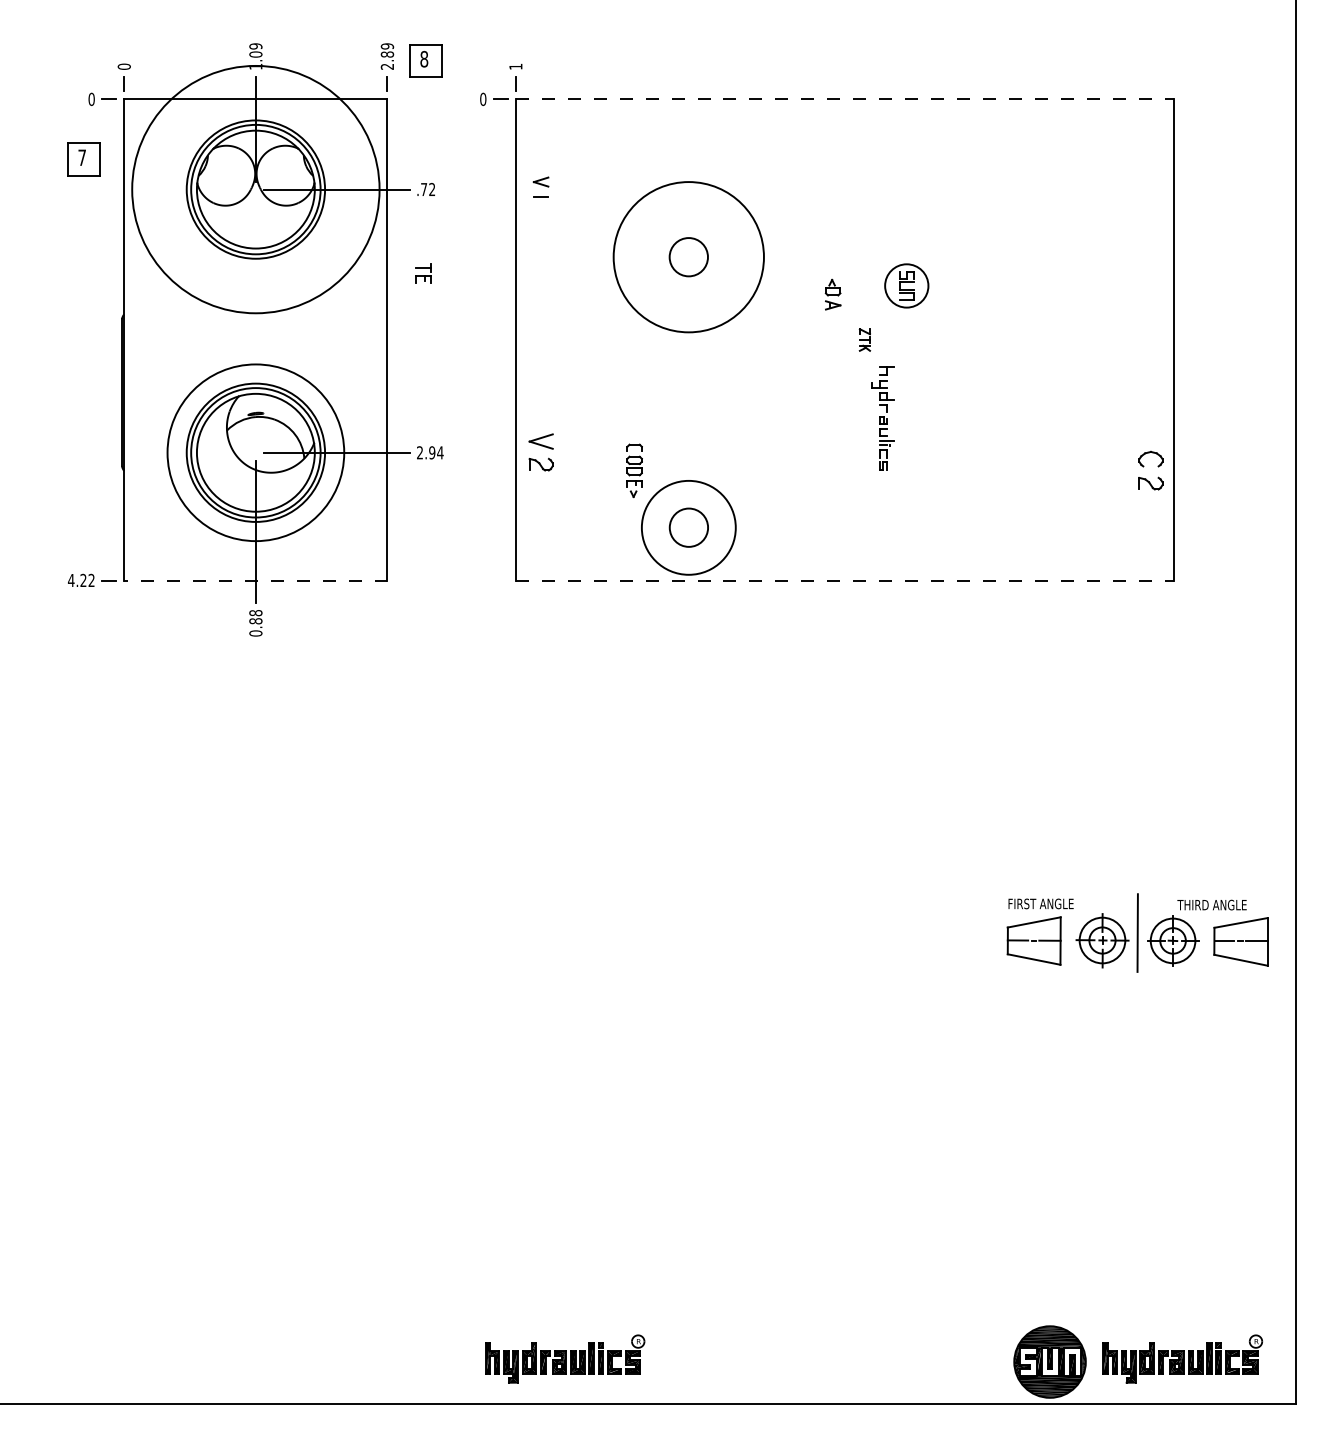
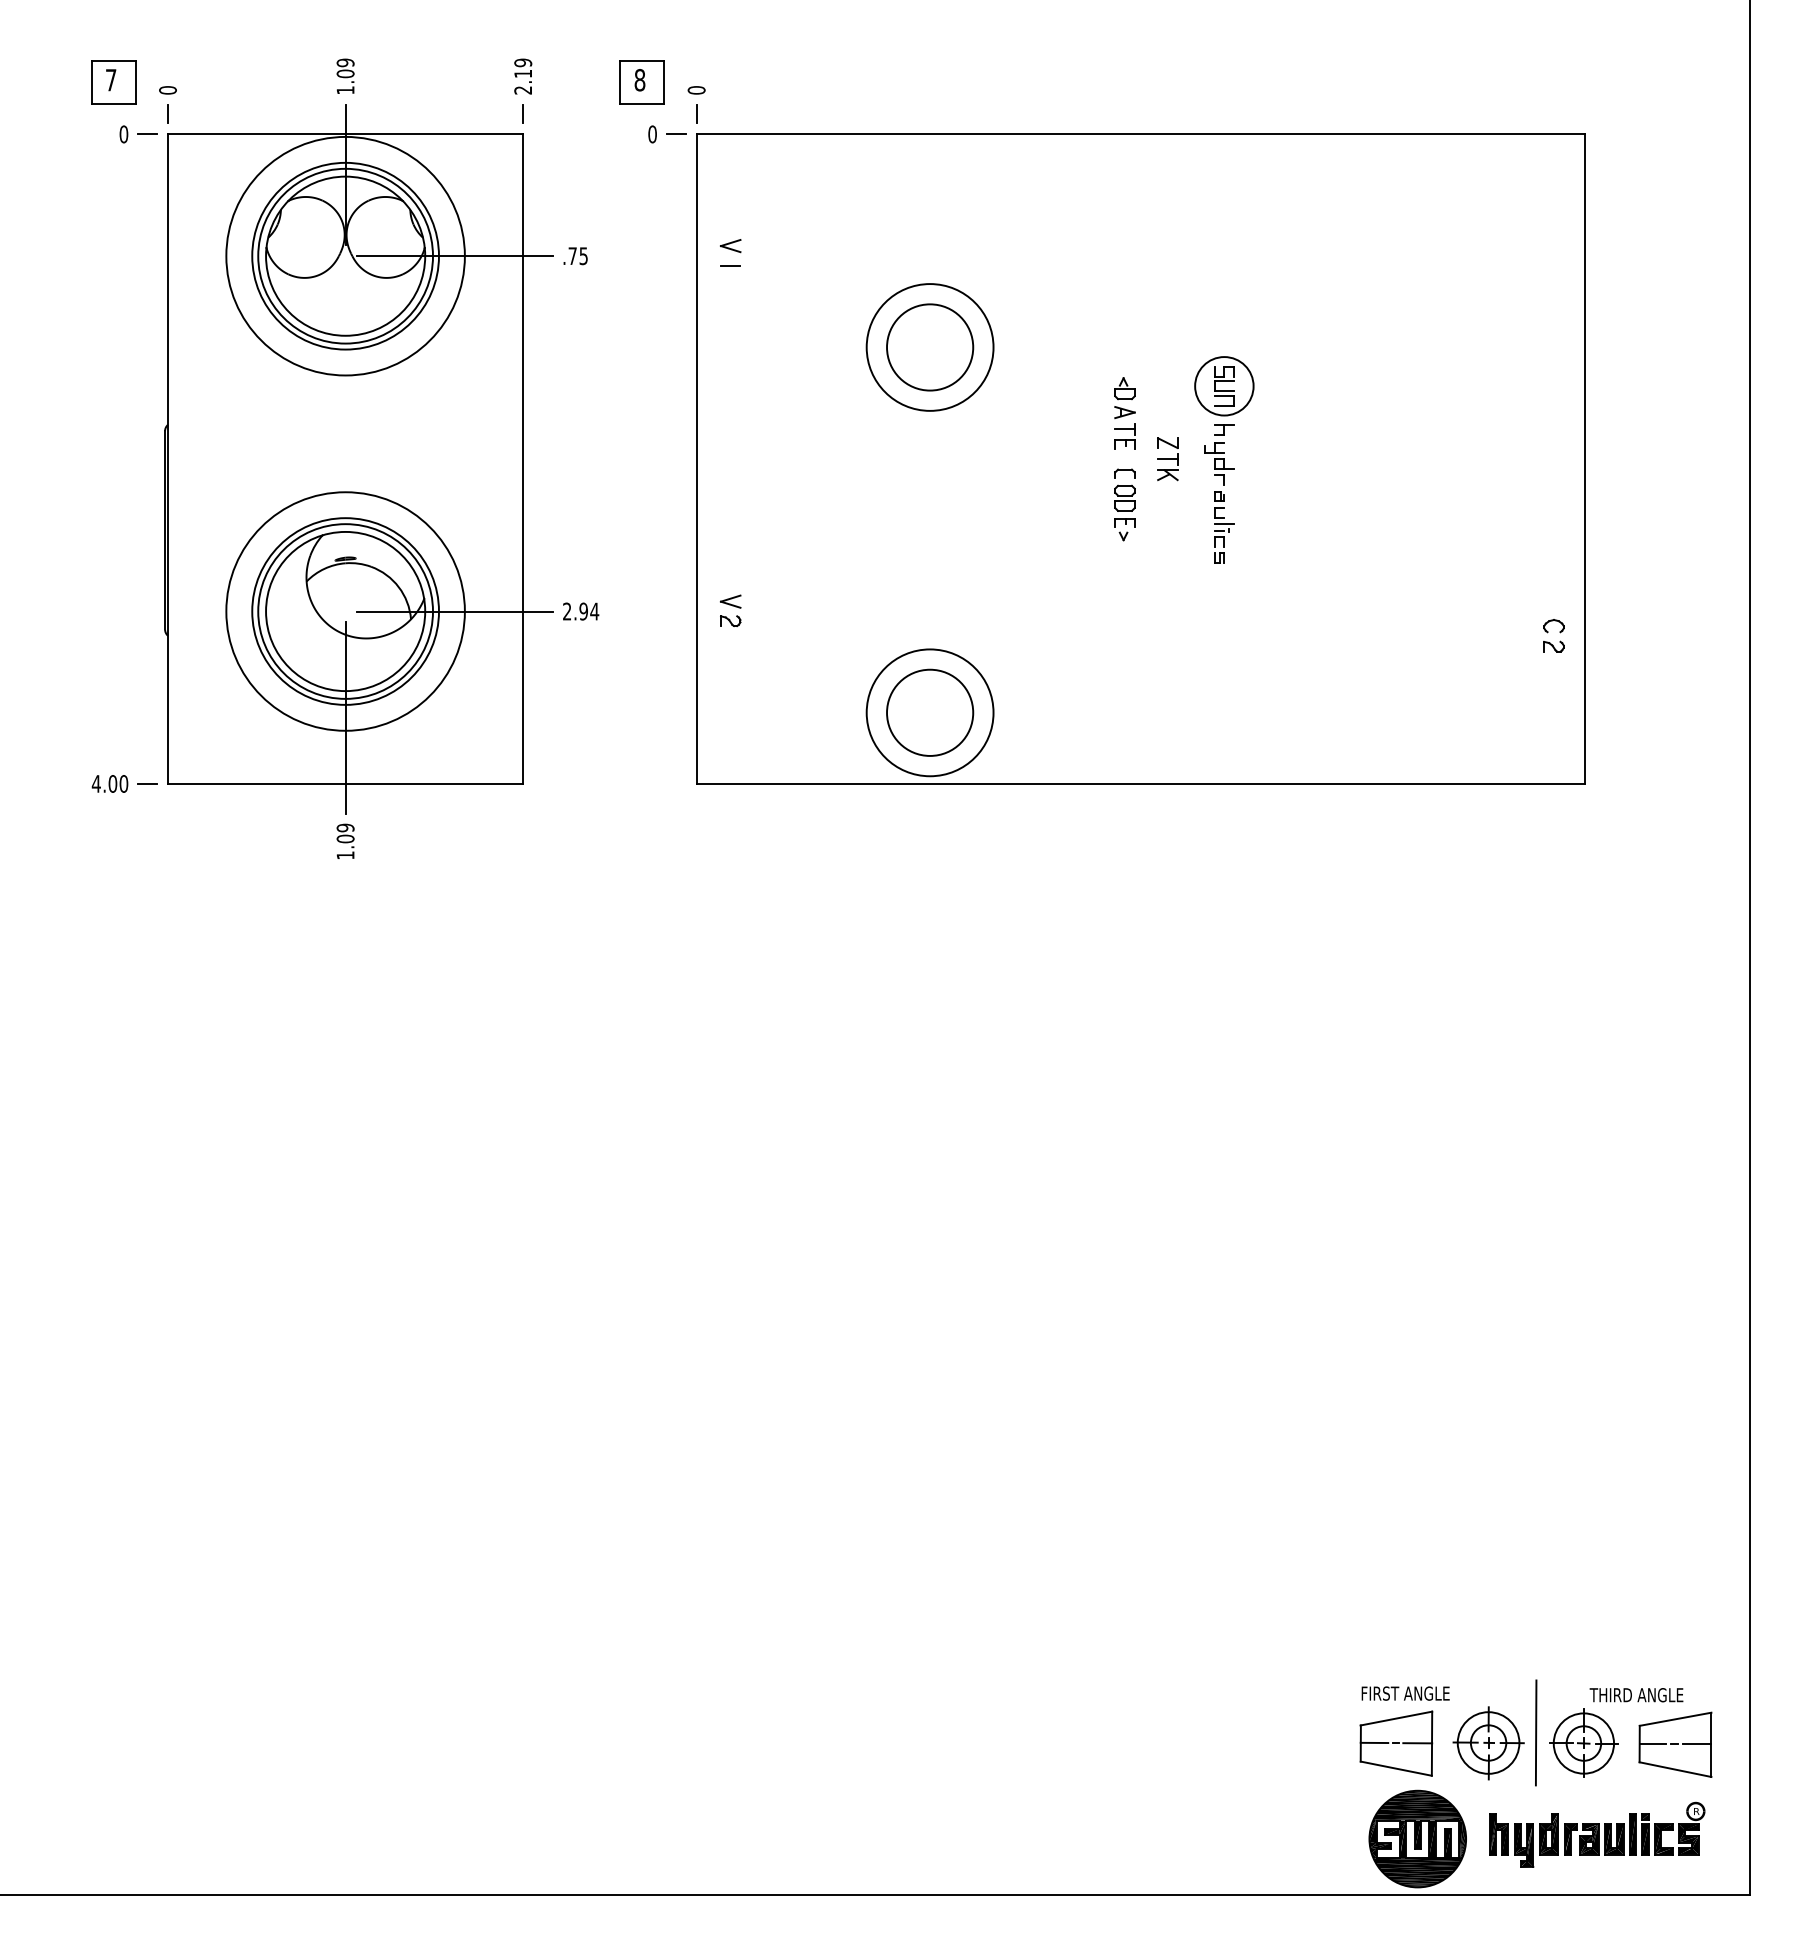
text: (387, 54) -> (523, 73), 2.89 -> 2.19
part: (425, 60) -> (641, 82), moved
text: (515, 66) -> (696, 90), 1 -> 0
line: (845, 99) -> (1141, 134), dashed -> solid
part: (83, 159) -> (113, 82), moved
circle: (255, 189) -> (345, 255), size x0.71
text: (432, 189) -> (583, 256), .72 -> .75
circle: (688, 257) -> (929, 347), size x0.62
circle: (689, 257) -> (930, 347), size x1.67
part: (423, 273) -> (1124, 436), moved
part: (864, 340) -> (1167, 459), size x1.43
part: (883, 417) -> (1219, 493), moved
part: (540, 452) -> (730, 610), size x0.62
part: (634, 470) -> (1124, 504), moved
part: (1150, 470) -> (1553, 635), size x0.62
circle: (689, 527) -> (930, 712), size x1.67
text: (87, 580) -> (118, 783), 4.22 -> 4.00
line: (255, 580) -> (345, 783), dashed -> solid
line: (845, 580) -> (1141, 783), dashed -> solid
text: (255, 623) -> (345, 841), 0.88 -> 1.09
part: (1137, 932) -> (1535, 1732), moved
part: (565, 1358) -> (763, 1834), removed

